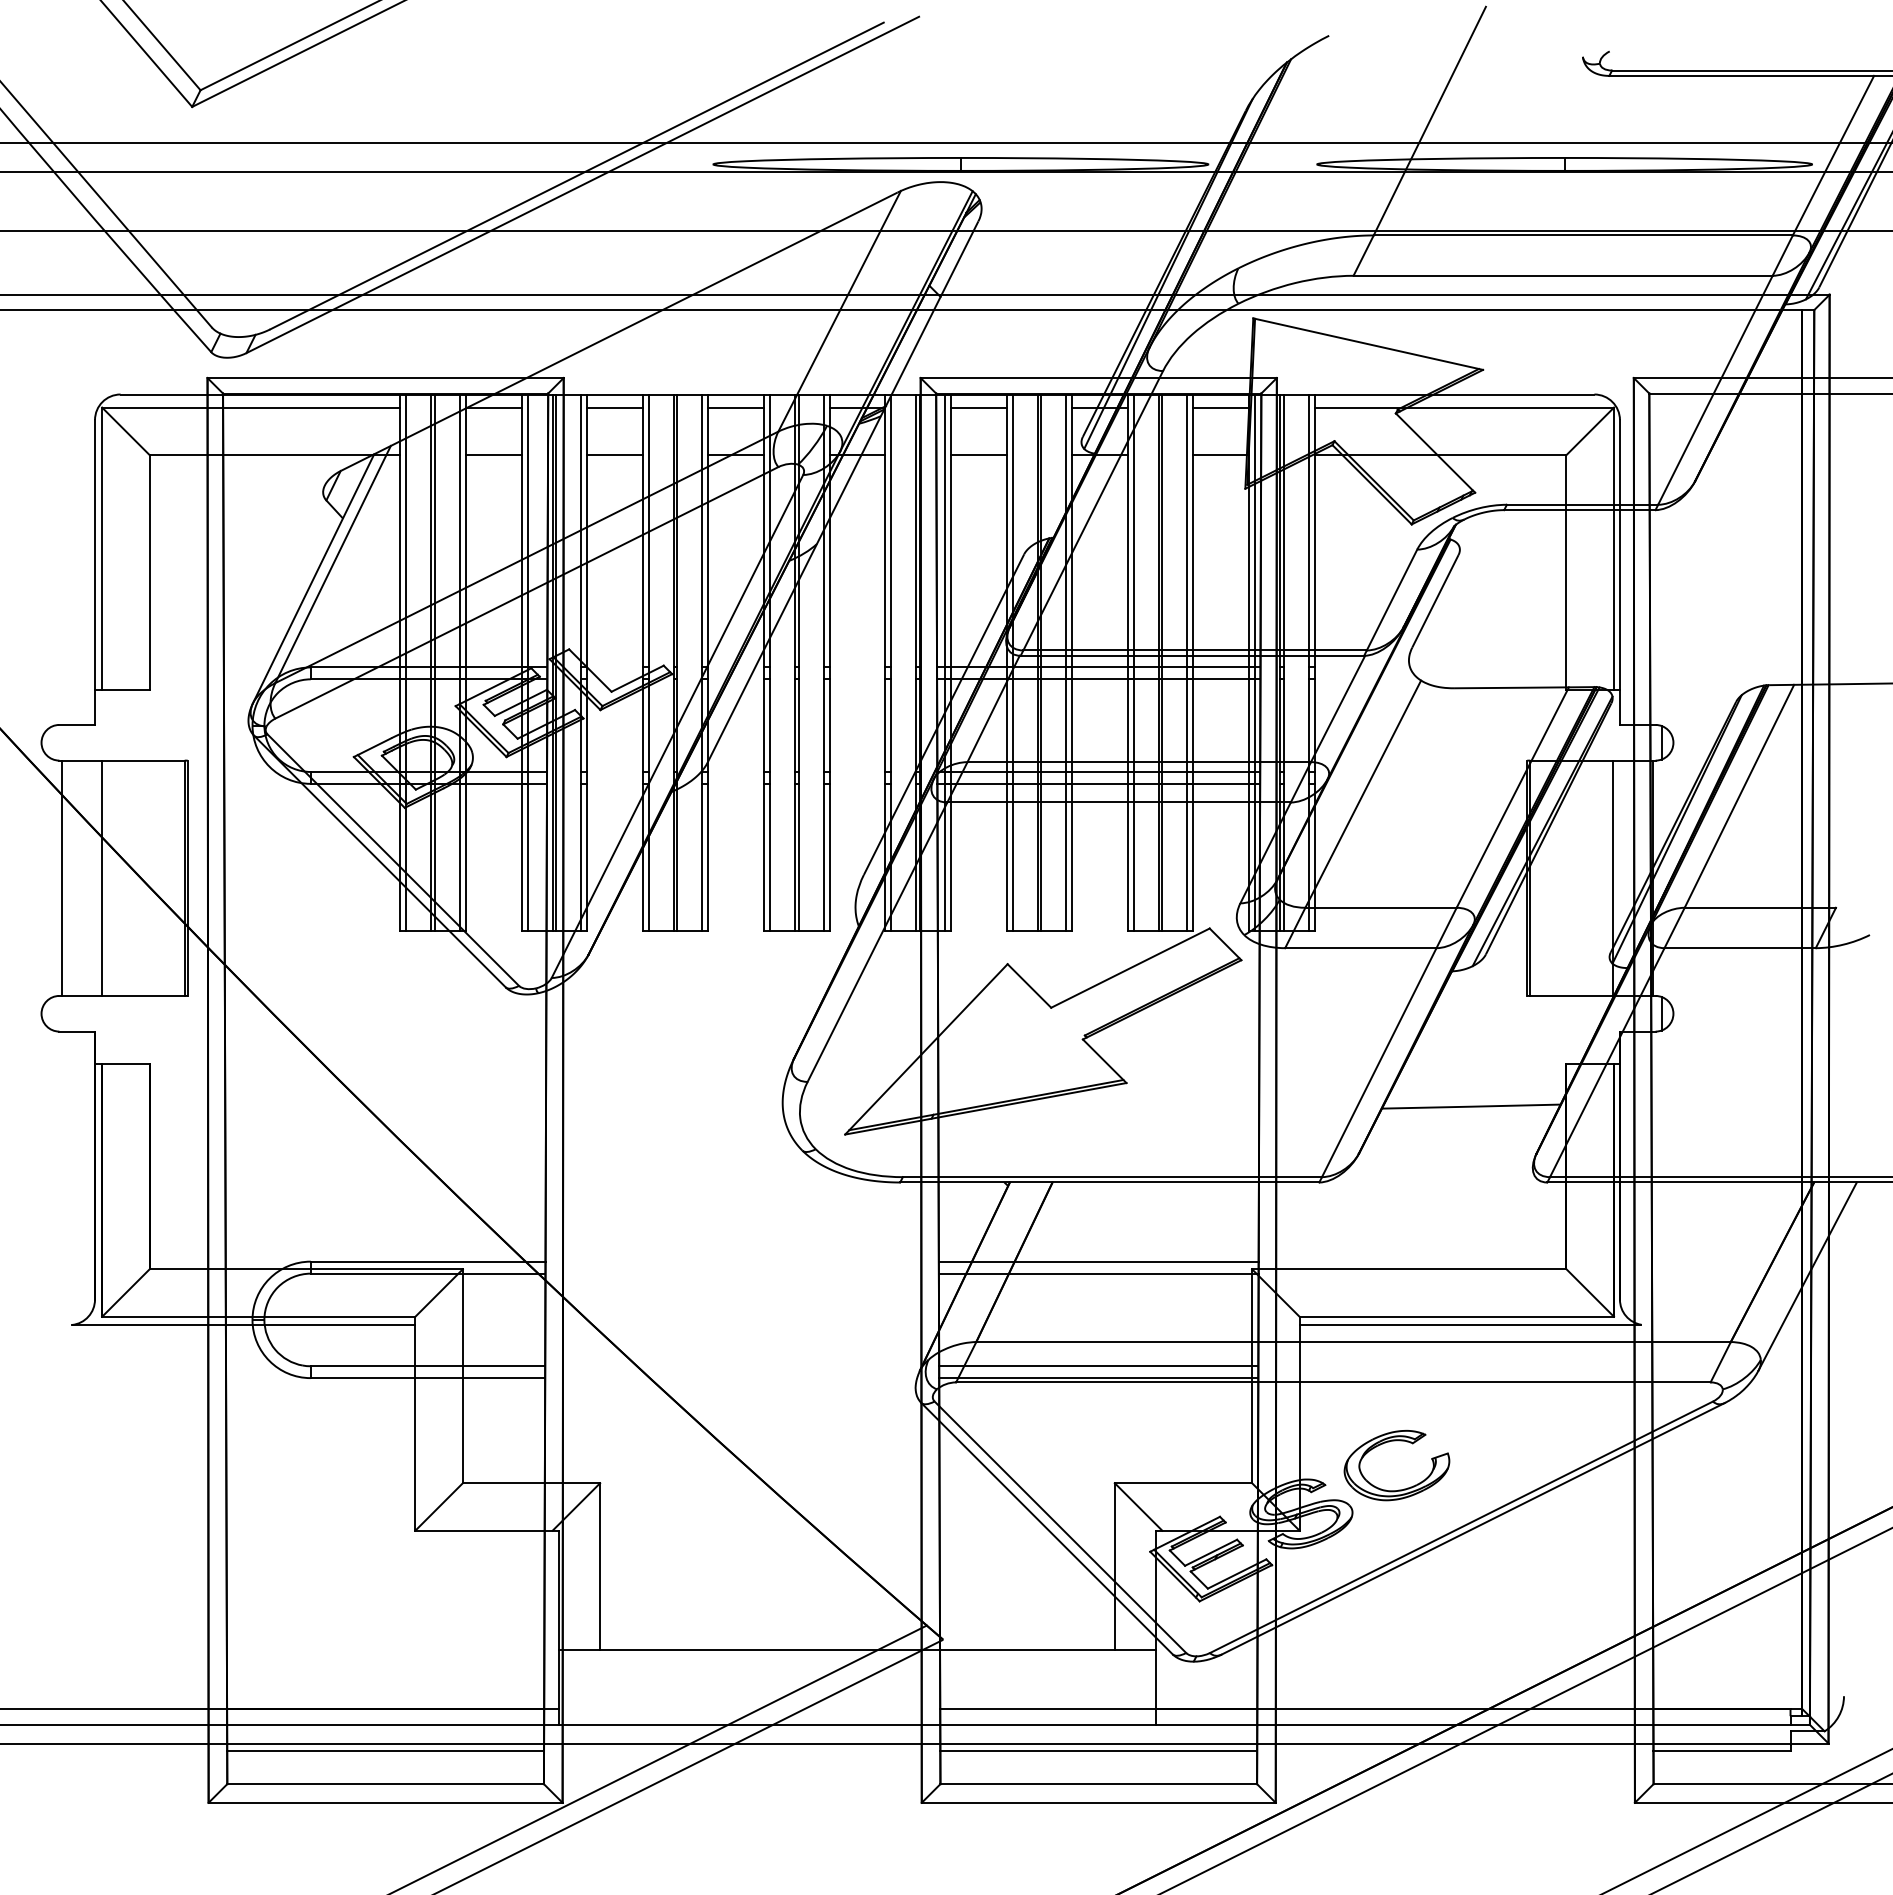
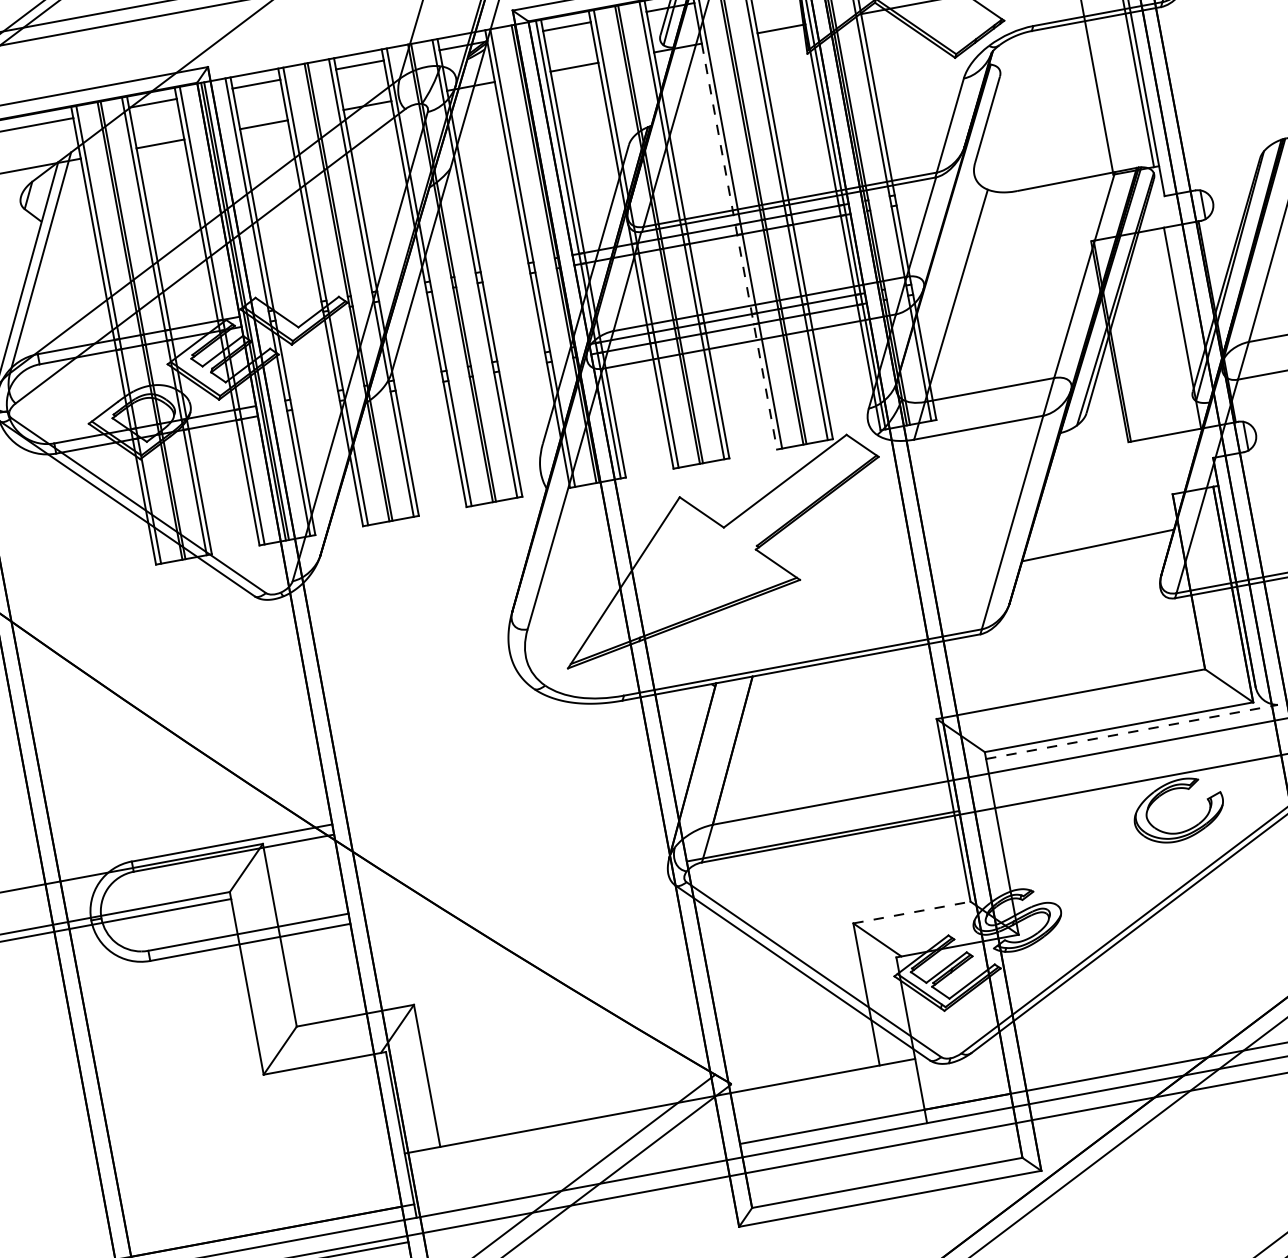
line: (1127, 692) -> (739, 246), solid -> dashed
line: (1098, 1261) -> (804, 736), removed
line: (1098, 1273) -> (806, 746), removed
line: (1470, 1324) -> (1131, 731), solid -> dashed
line: (1098, 1366) -> (820, 826), removed
part: (1396, 1441) -> (1174, 789), moved
line: (1183, 1483) -> (912, 912), solid -> dashed
line: (1098, 1750) -> (881, 1154), removed

